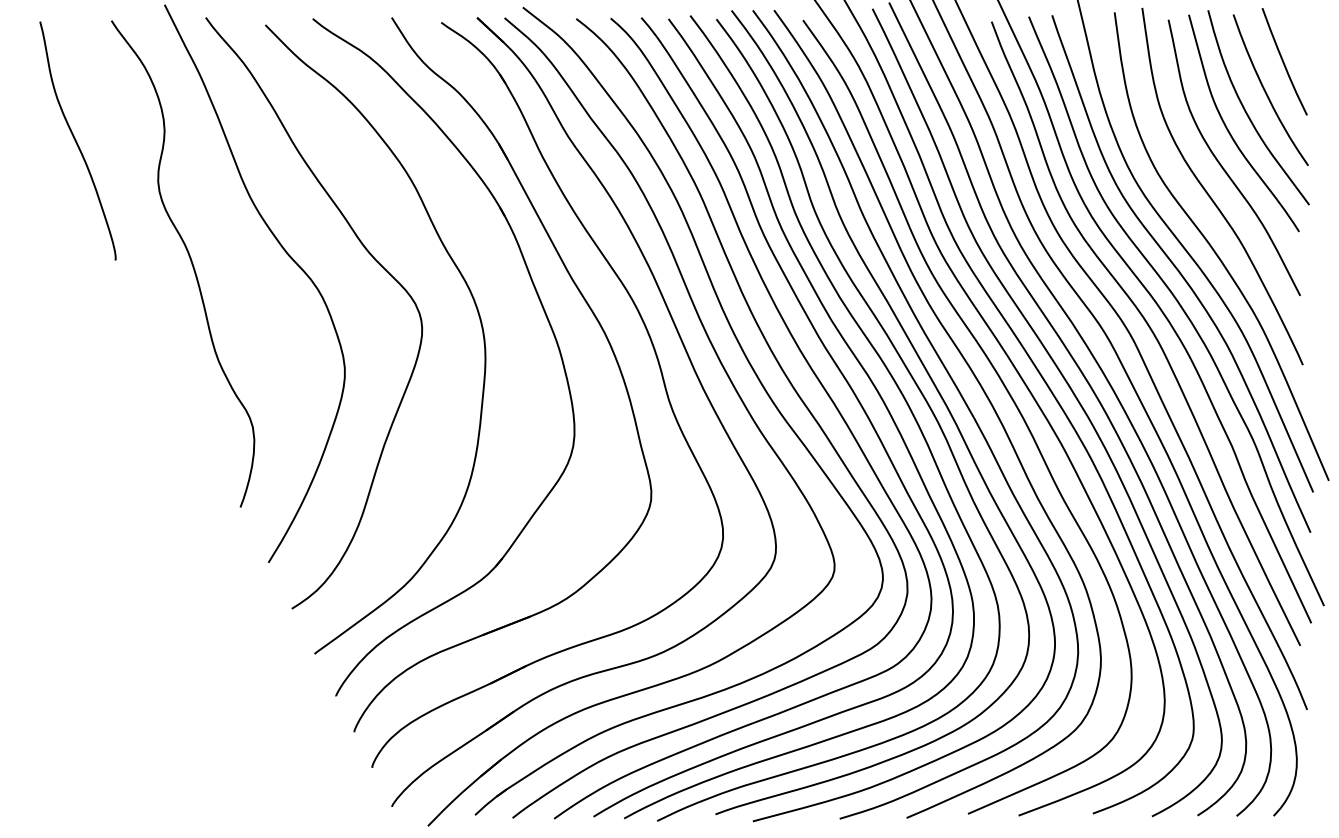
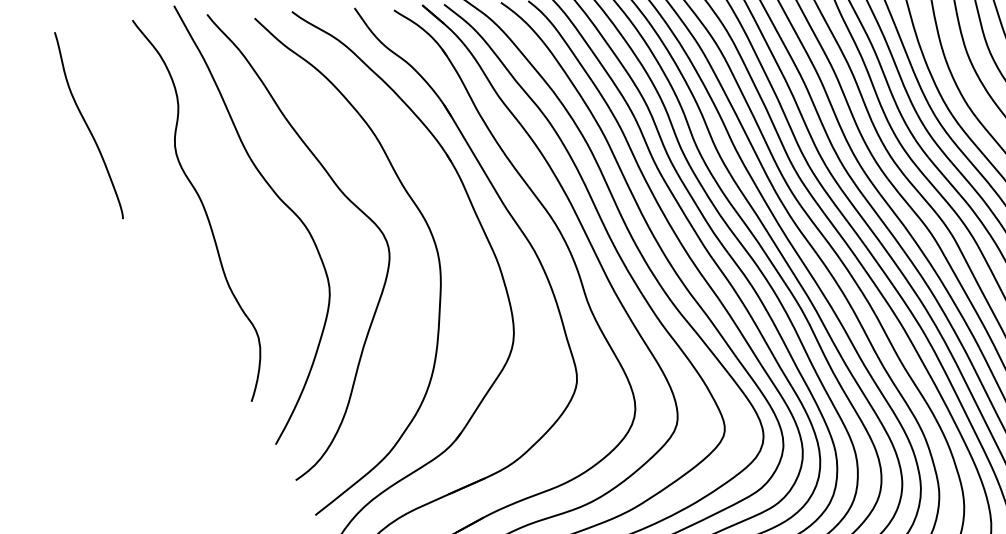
curve: (76, 140) -> (87, 125), moved

